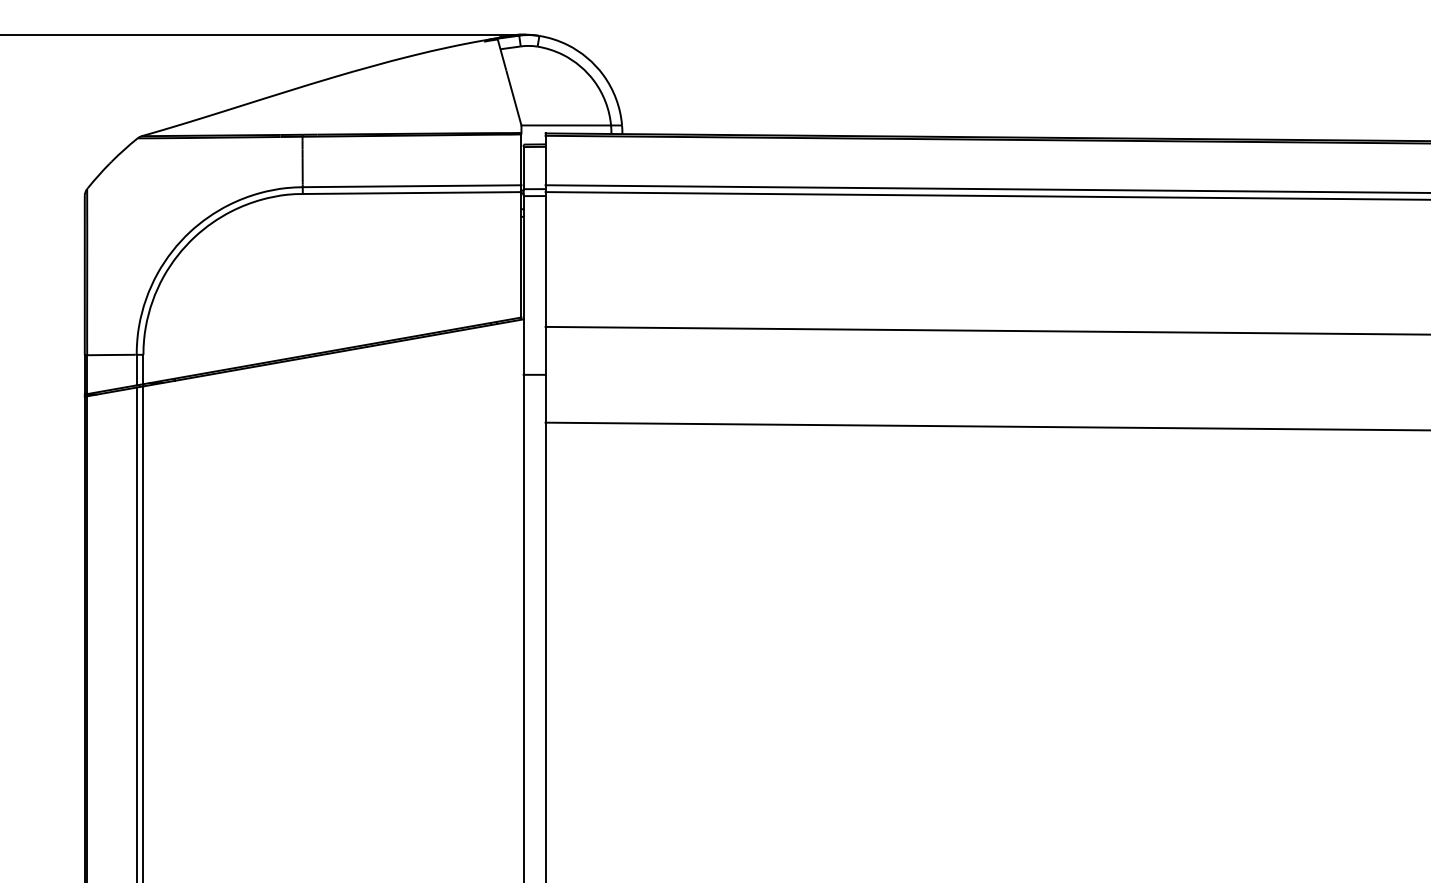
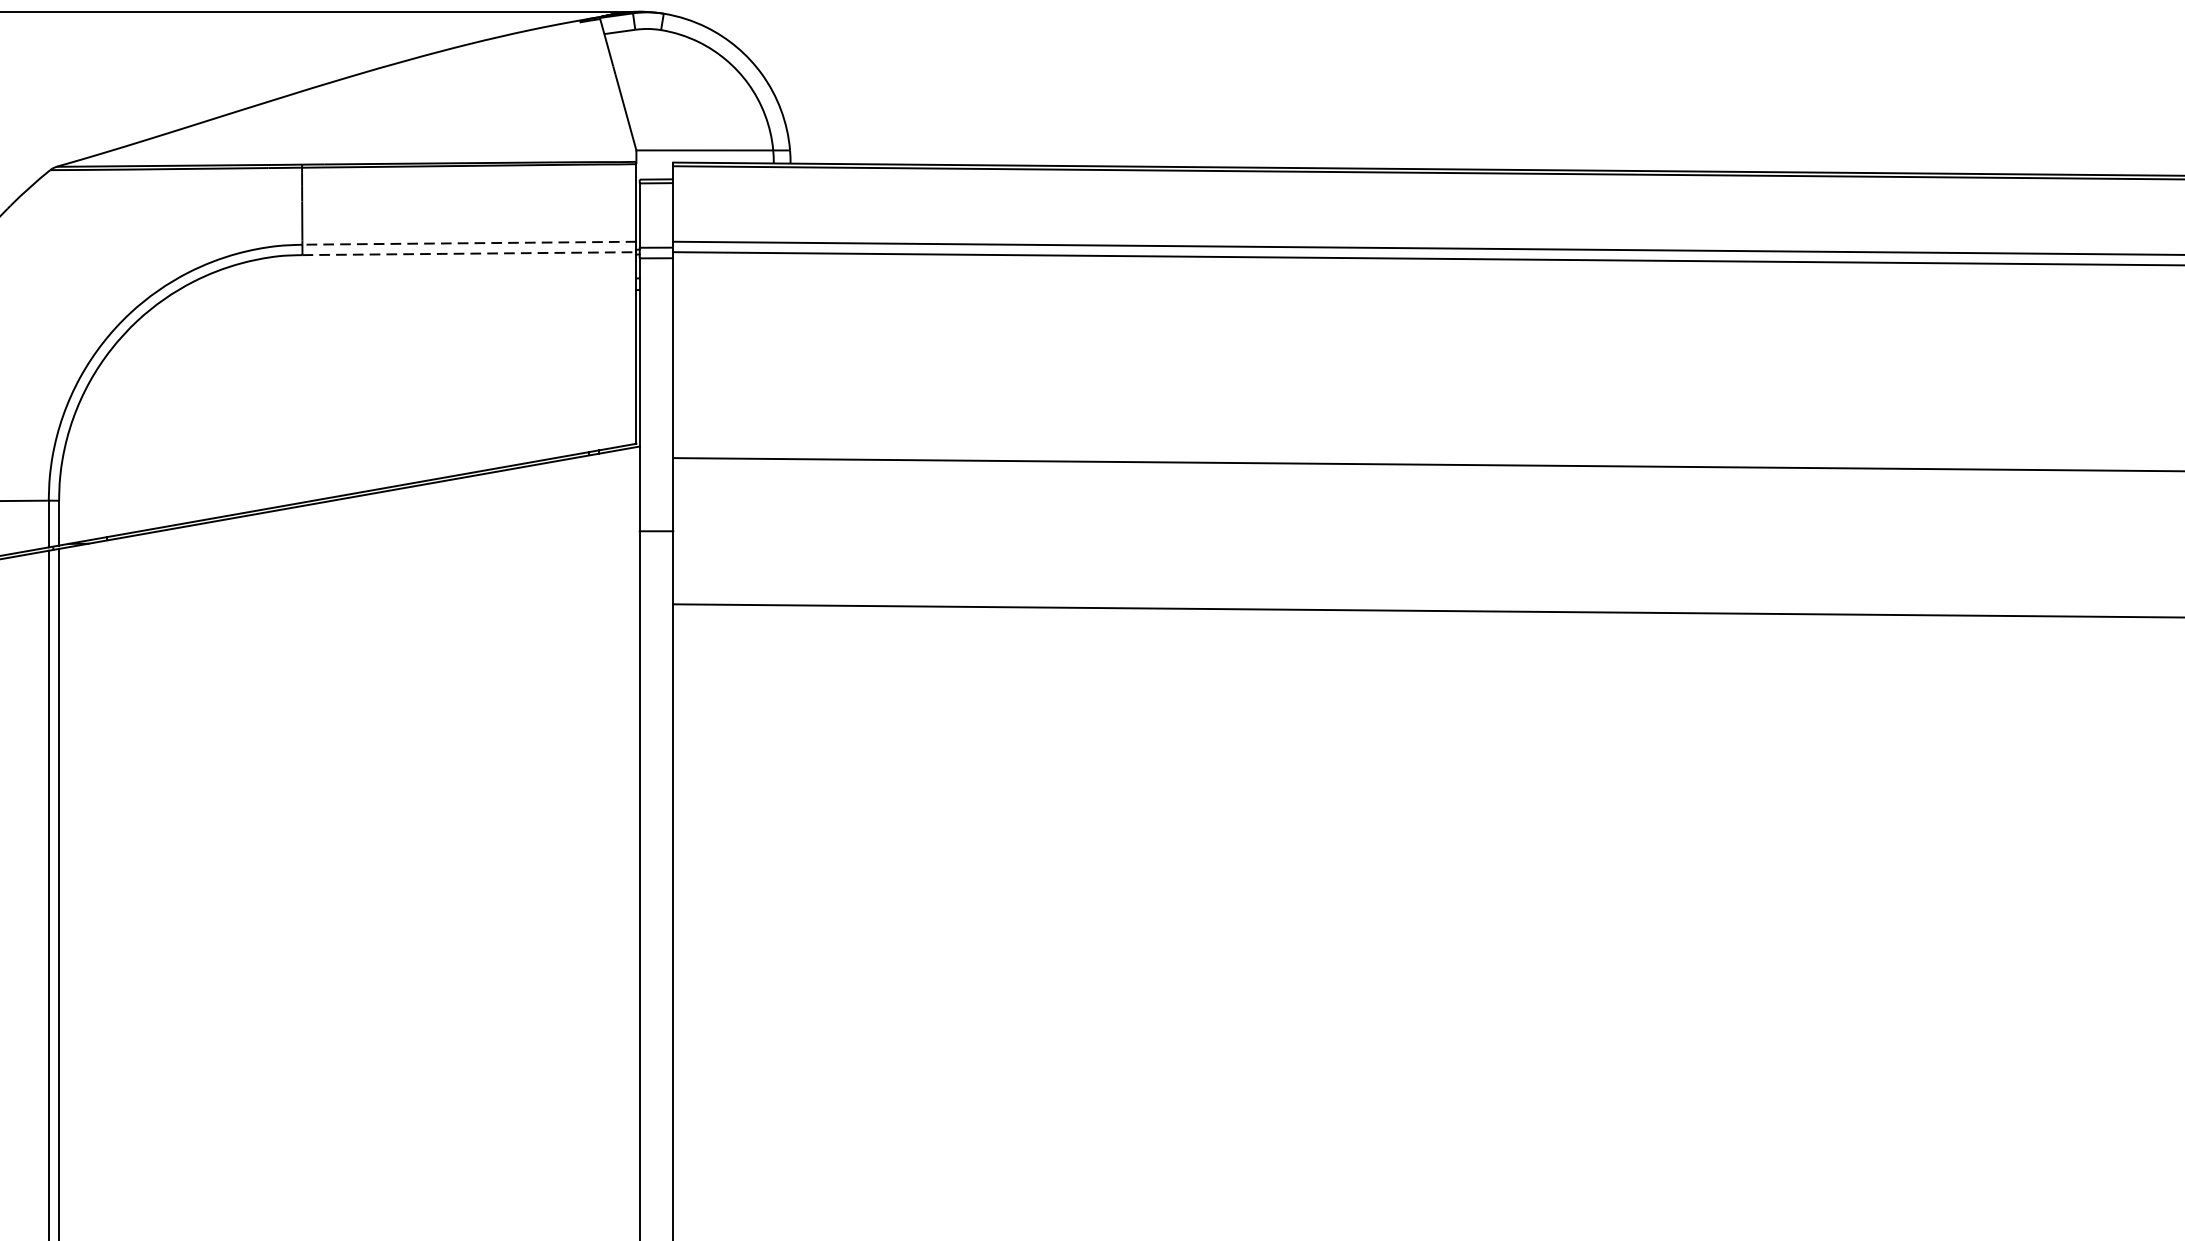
line: (411, 186) -> (468, 243), solid -> dashed
line: (412, 193) -> (469, 254), solid -> dashed

